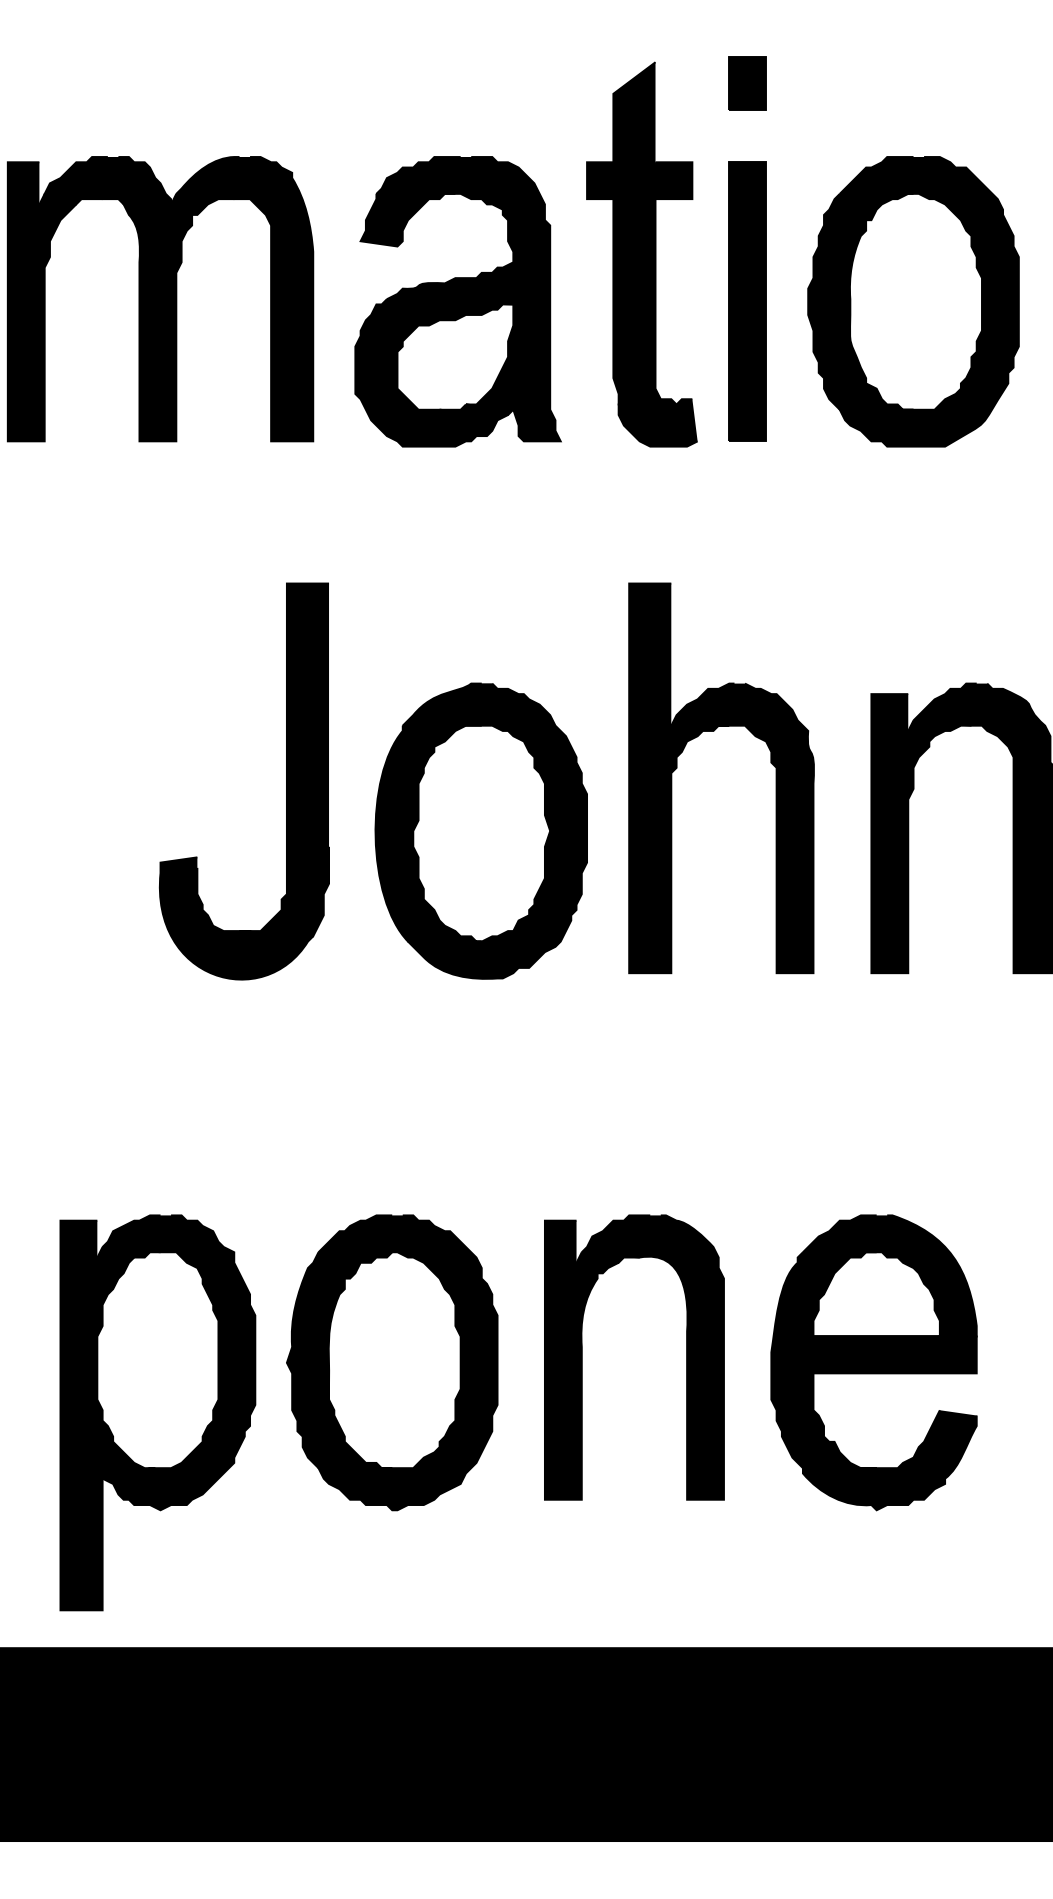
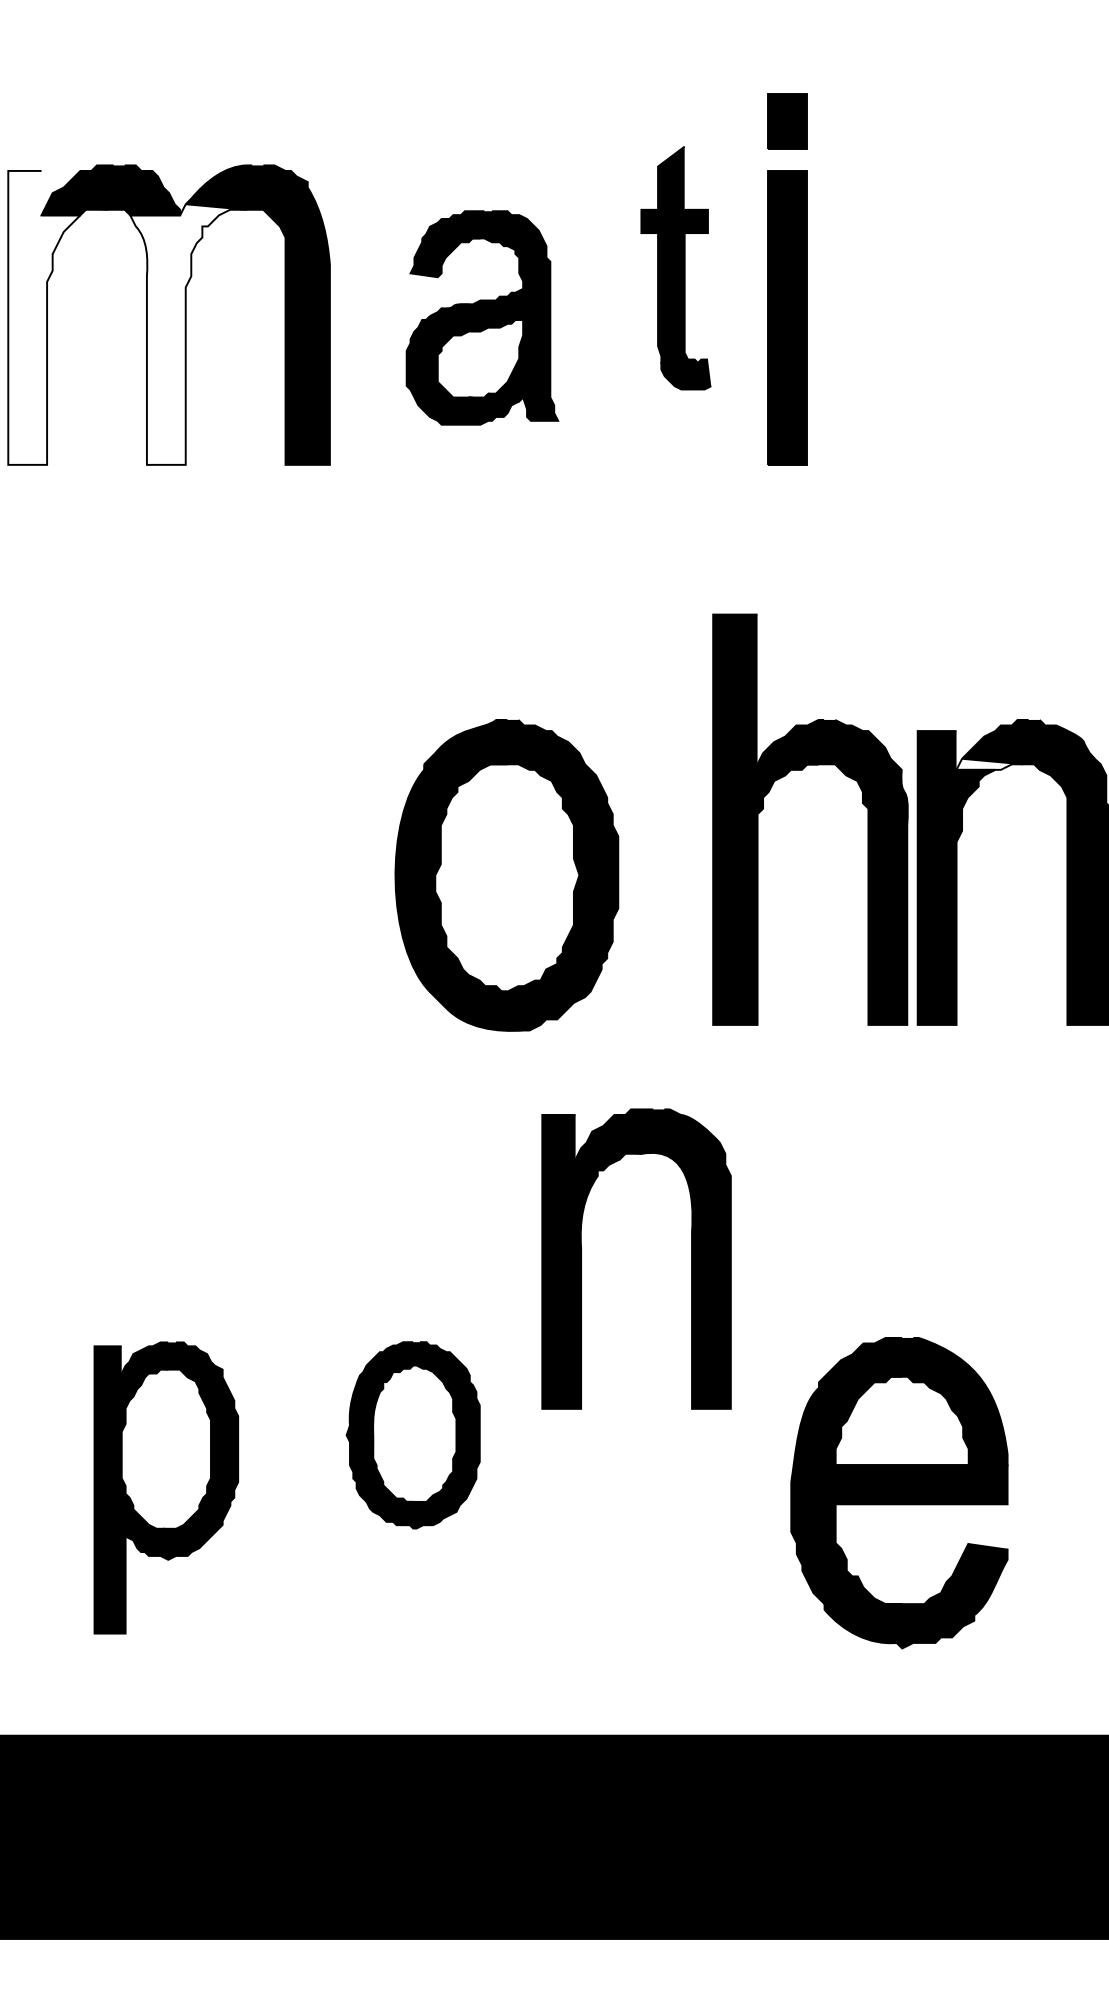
part: (747, 83) -> (787, 121), moved
part: (641, 254) -> (675, 268), size x0.6
fill: (41, 301) -> (43, 317), removed
part: (457, 301) -> (481, 317), size x0.7
part: (913, 301) -> (962, 317), removed
fill: (178, 317) -> (188, 334), removed
fill: (939, 725) -> (989, 764), removed
part: (677, 768) -> (764, 809), moved
part: (286, 781) -> (301, 823), removed
part: (582, 1357) -> (581, 1259), moved
part: (392, 1362) -> (413, 1434), size x0.6
part: (873, 1362) -> (898, 1492), moved
part: (157, 1412) -> (165, 1487), size x0.7

